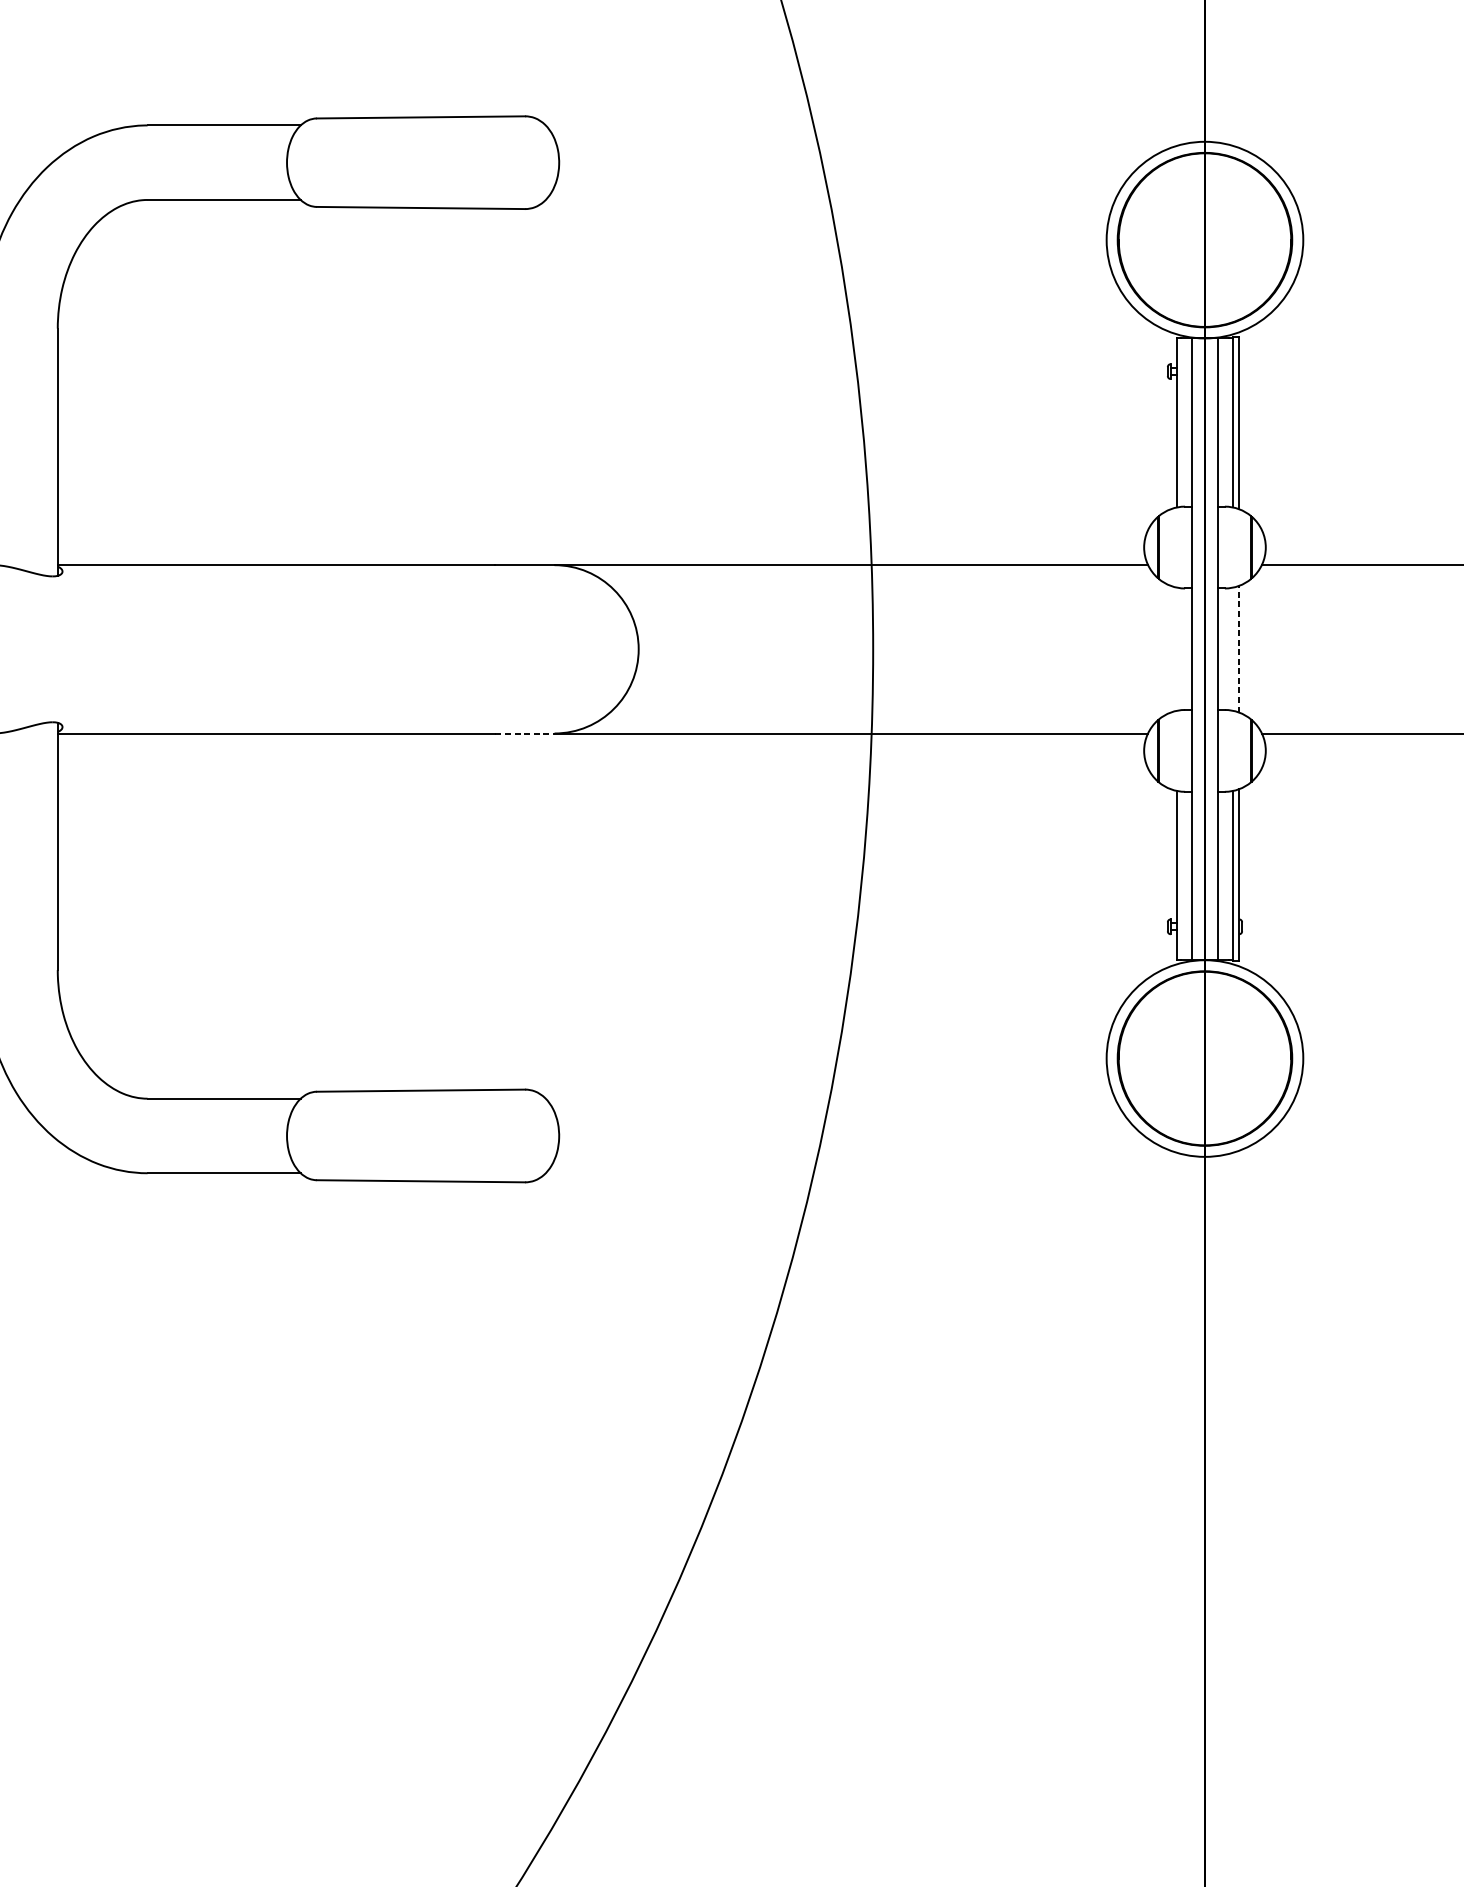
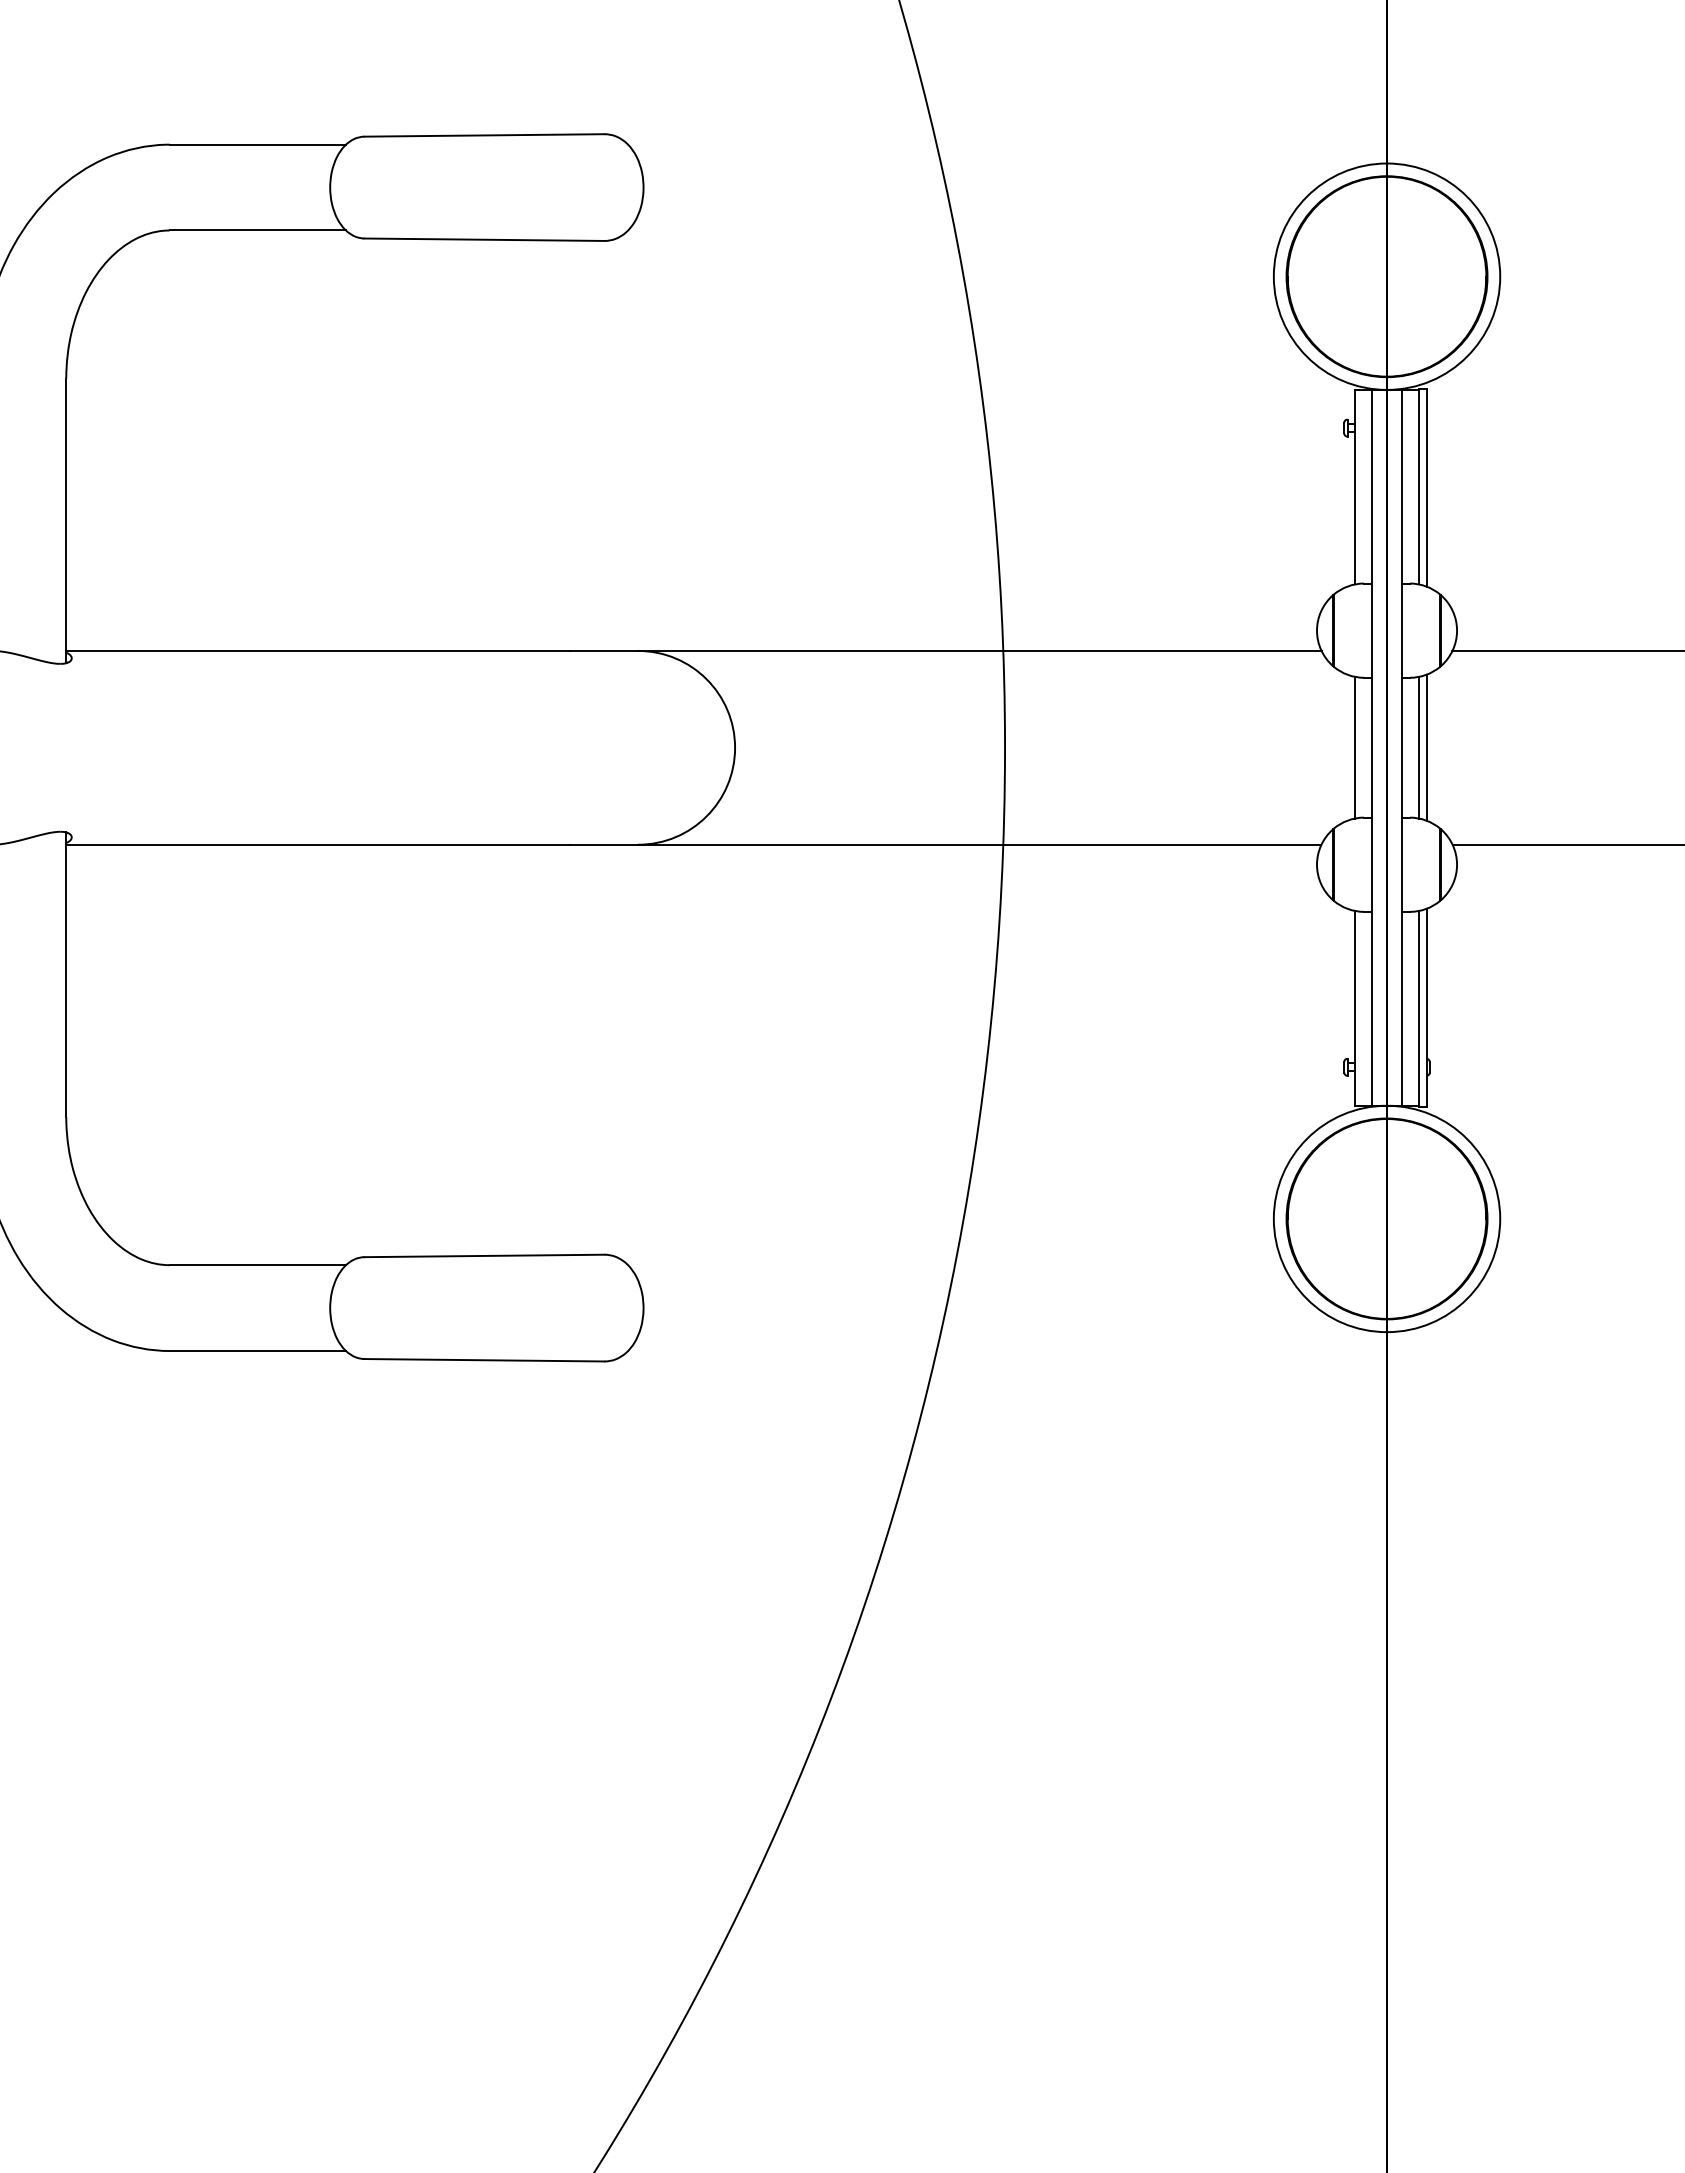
line: (1177, 649) -> (1355, 747), added
line: (1232, 649) -> (1418, 747), added
line: (1239, 649) -> (1426, 747), dashed -> solid
line: (525, 733) -> (604, 844), dashed -> solid

